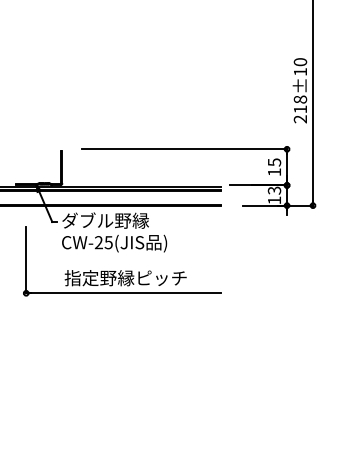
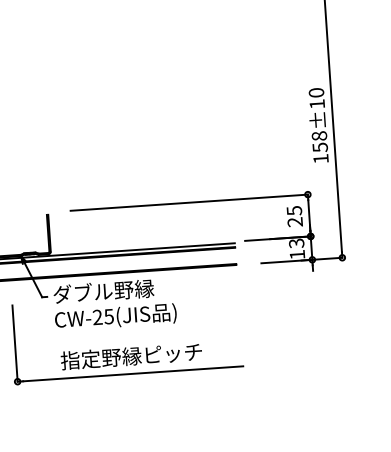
text: (300, 114) -> (320, 153), 218±10 -> 158±10
text: (273, 172) -> (294, 222), 15 -> 25

